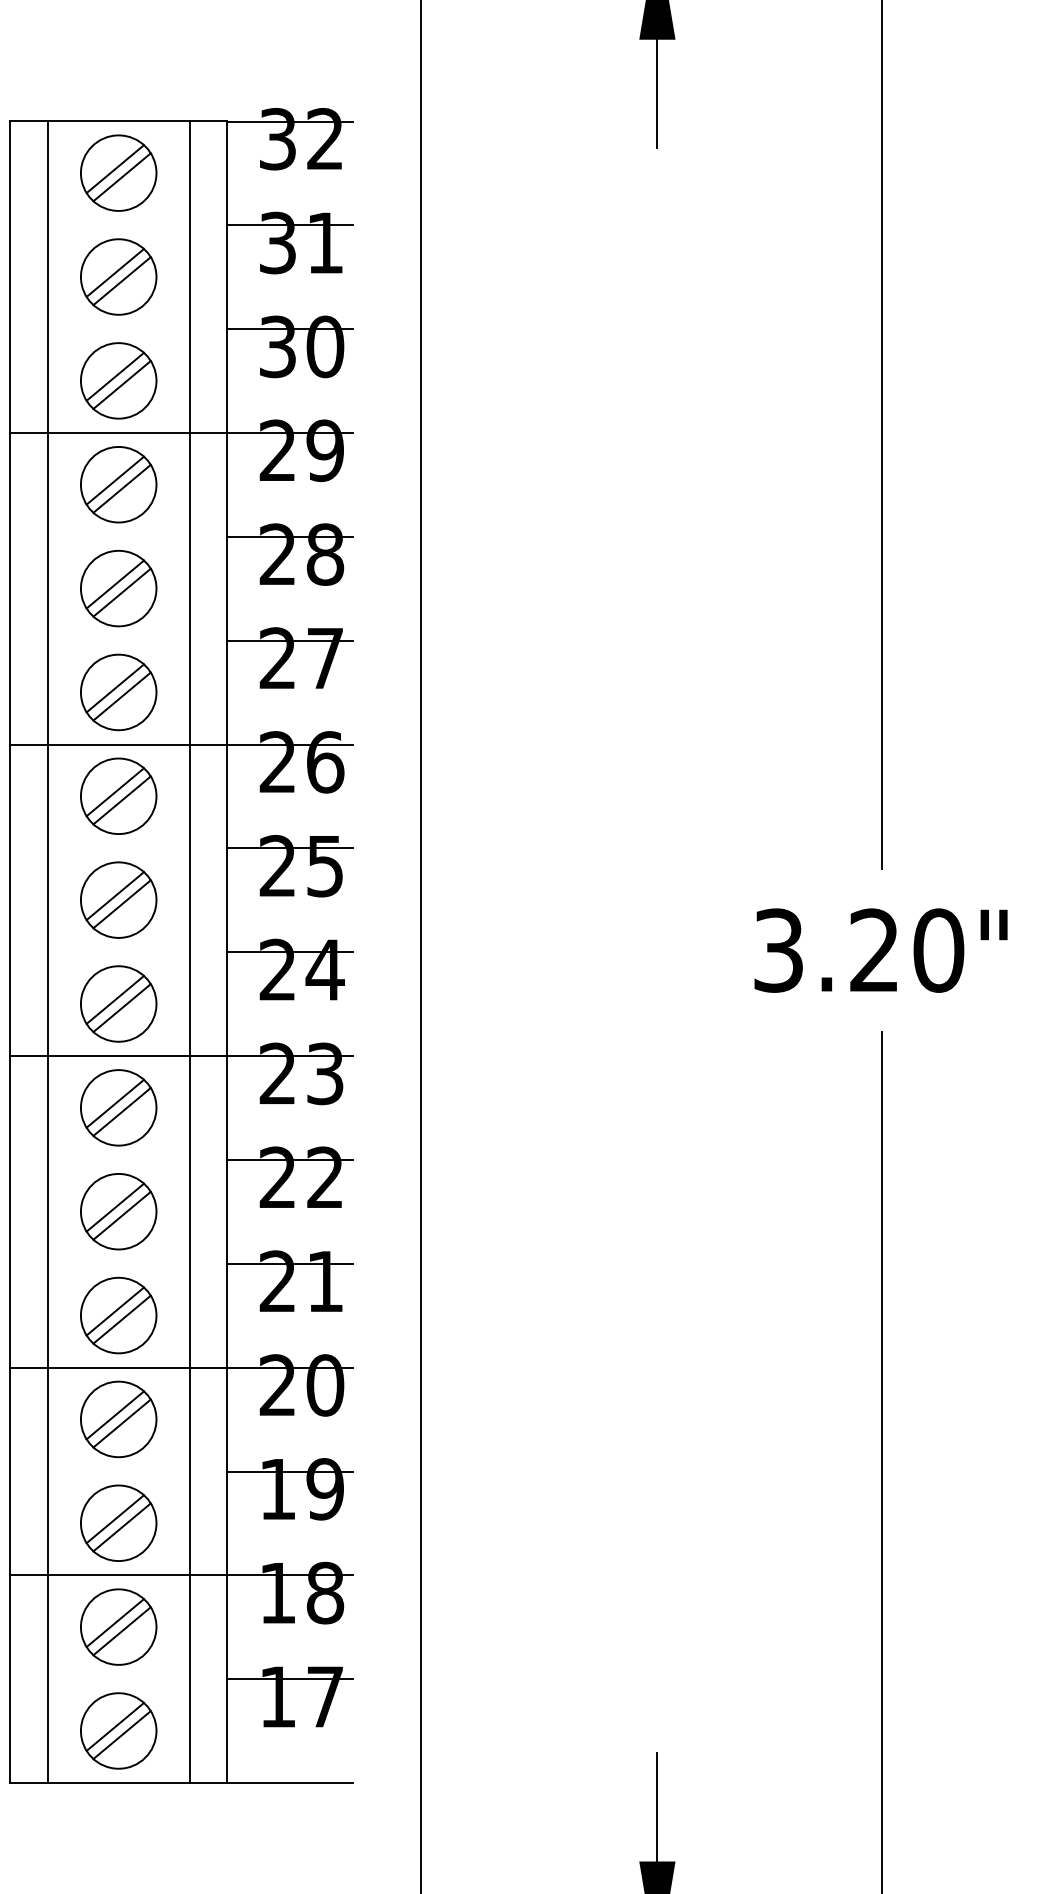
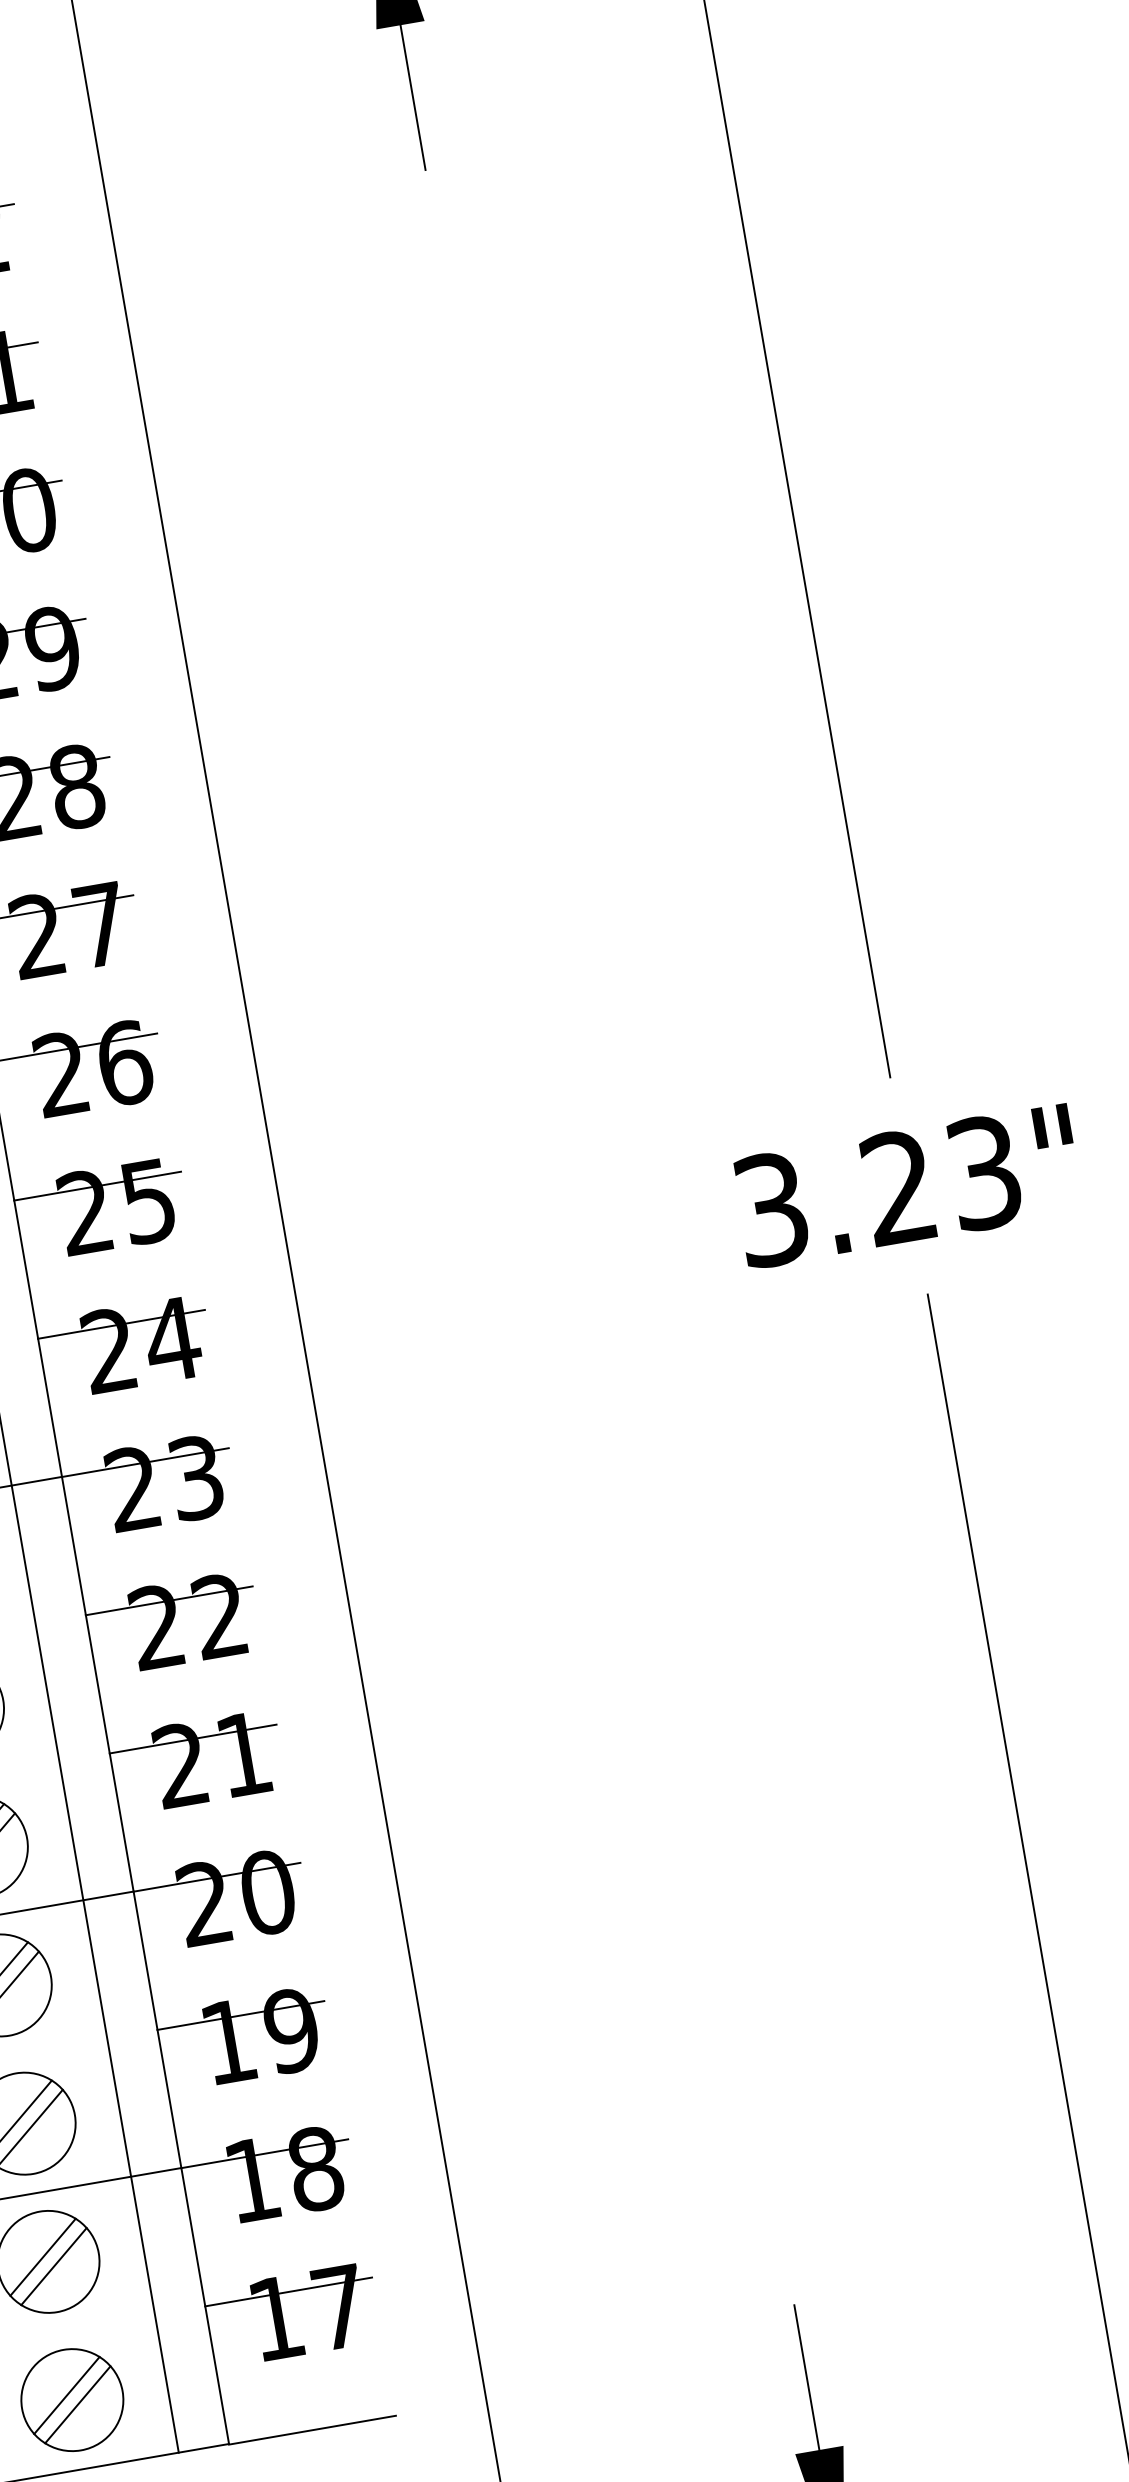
text: (938, 950) -> (984, 1172), 3.20" -> 3.23"

